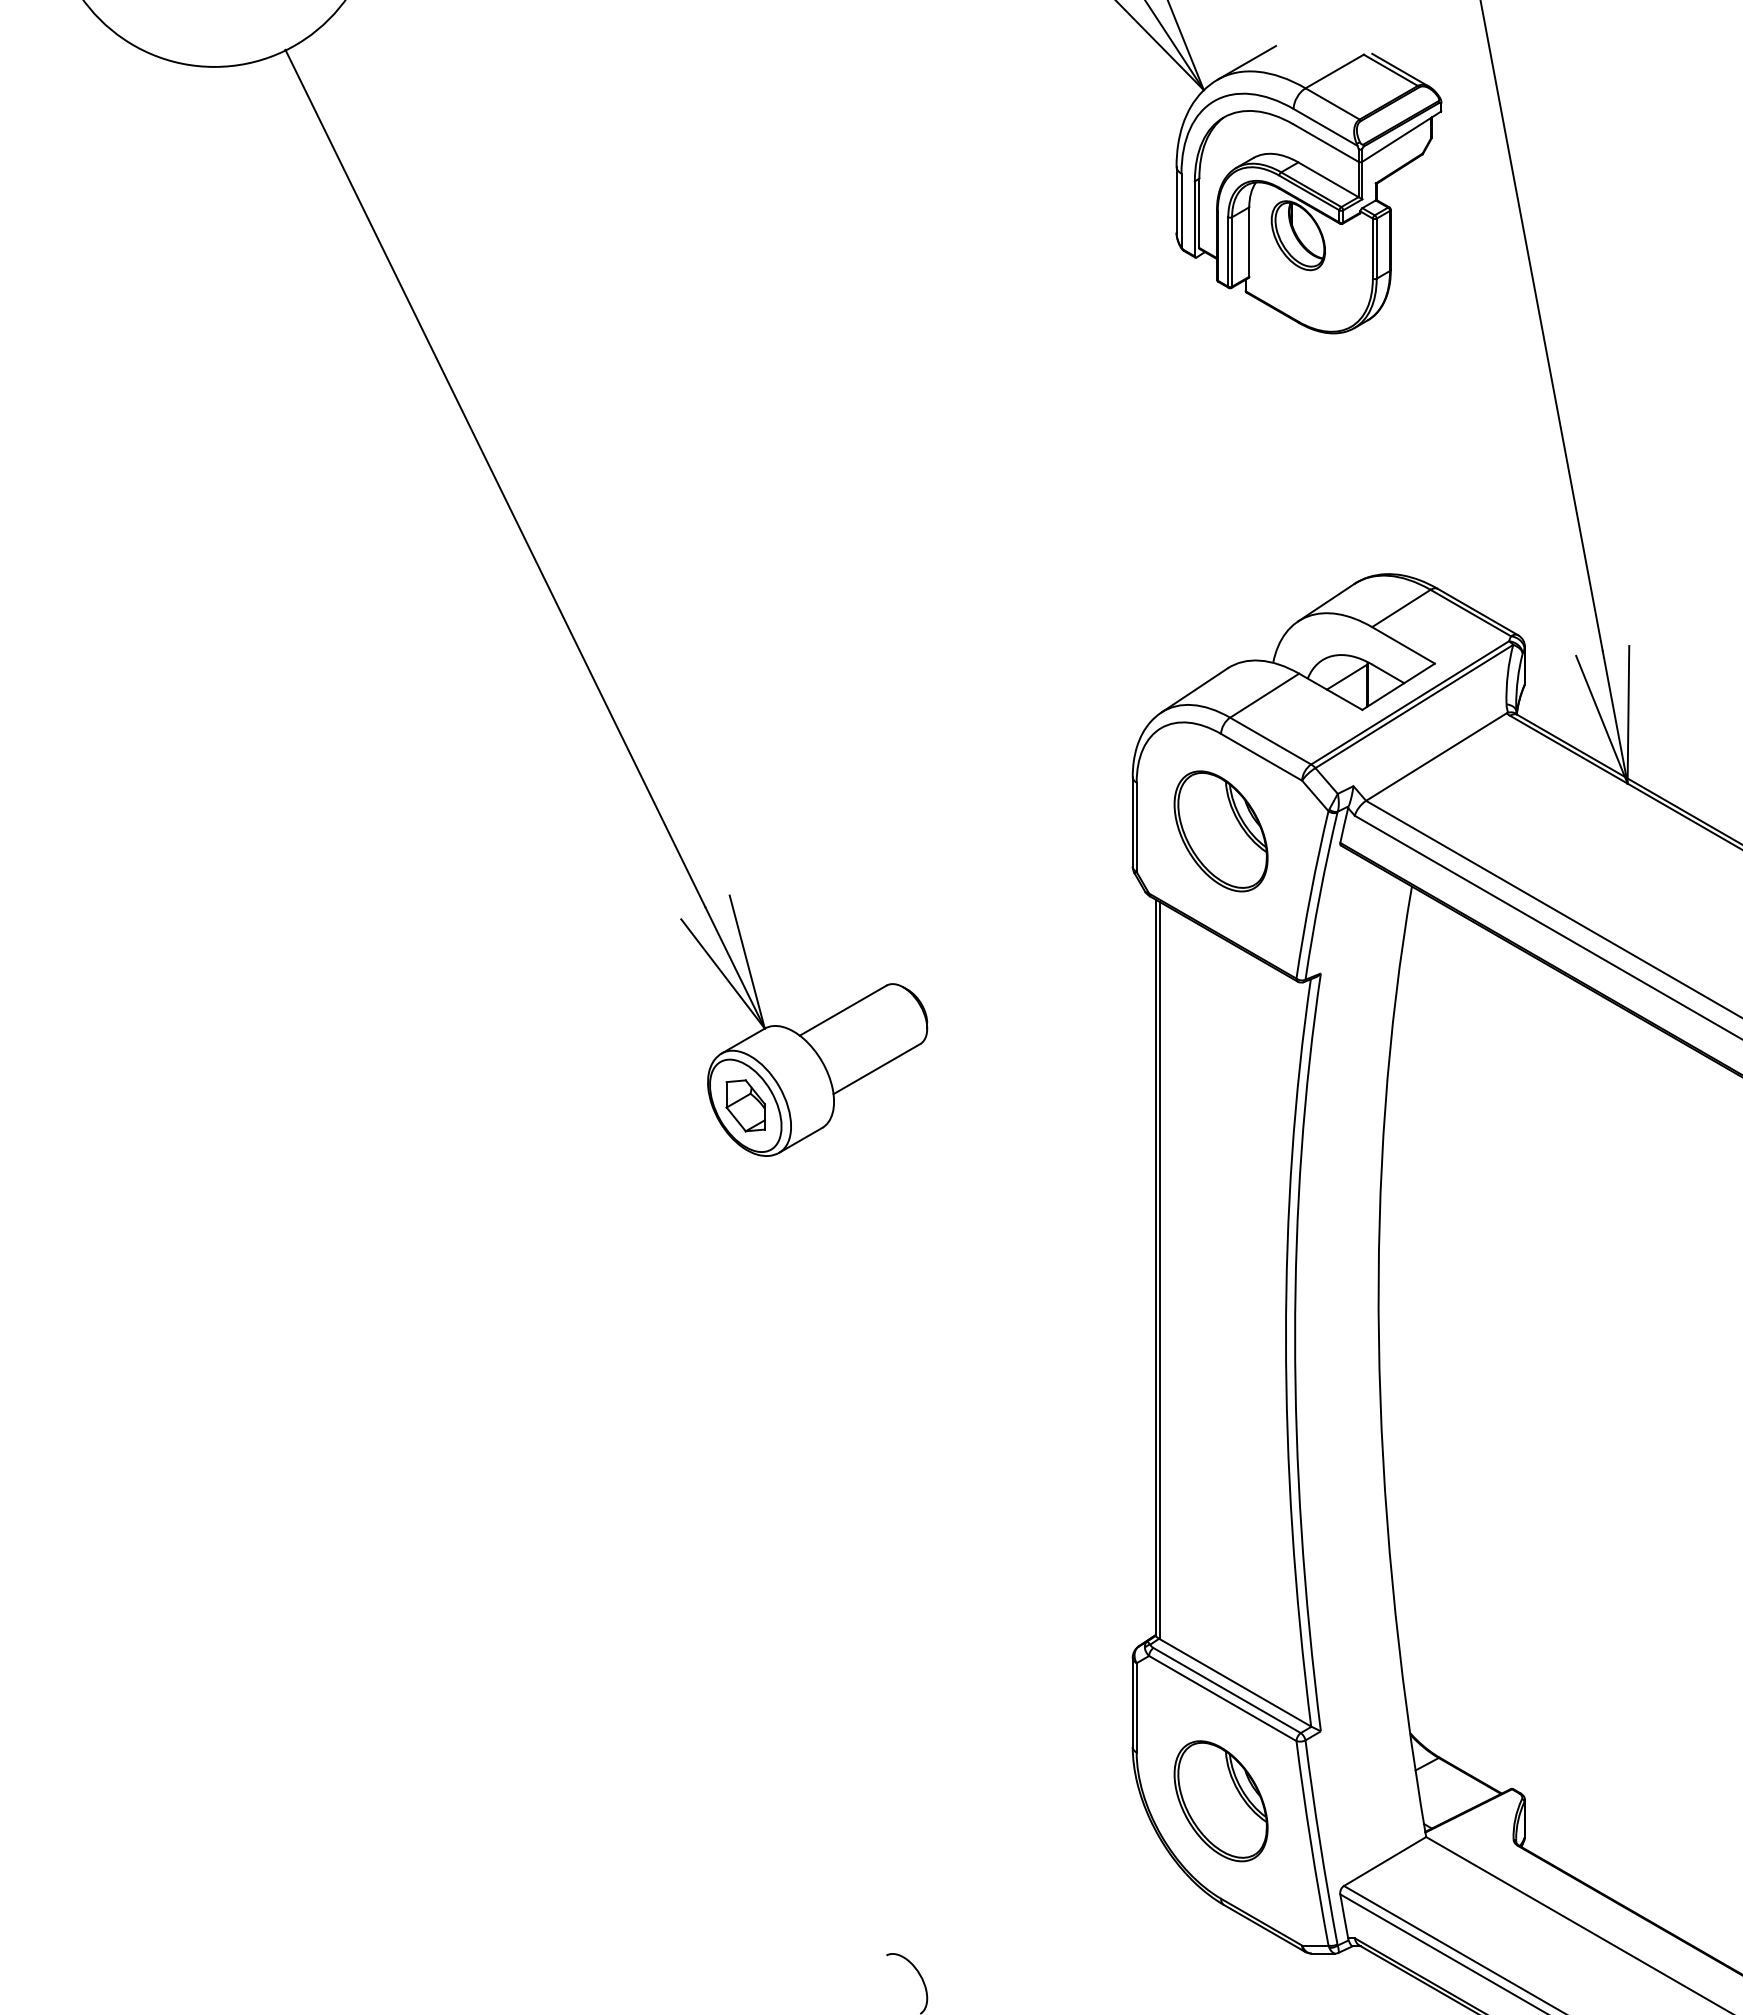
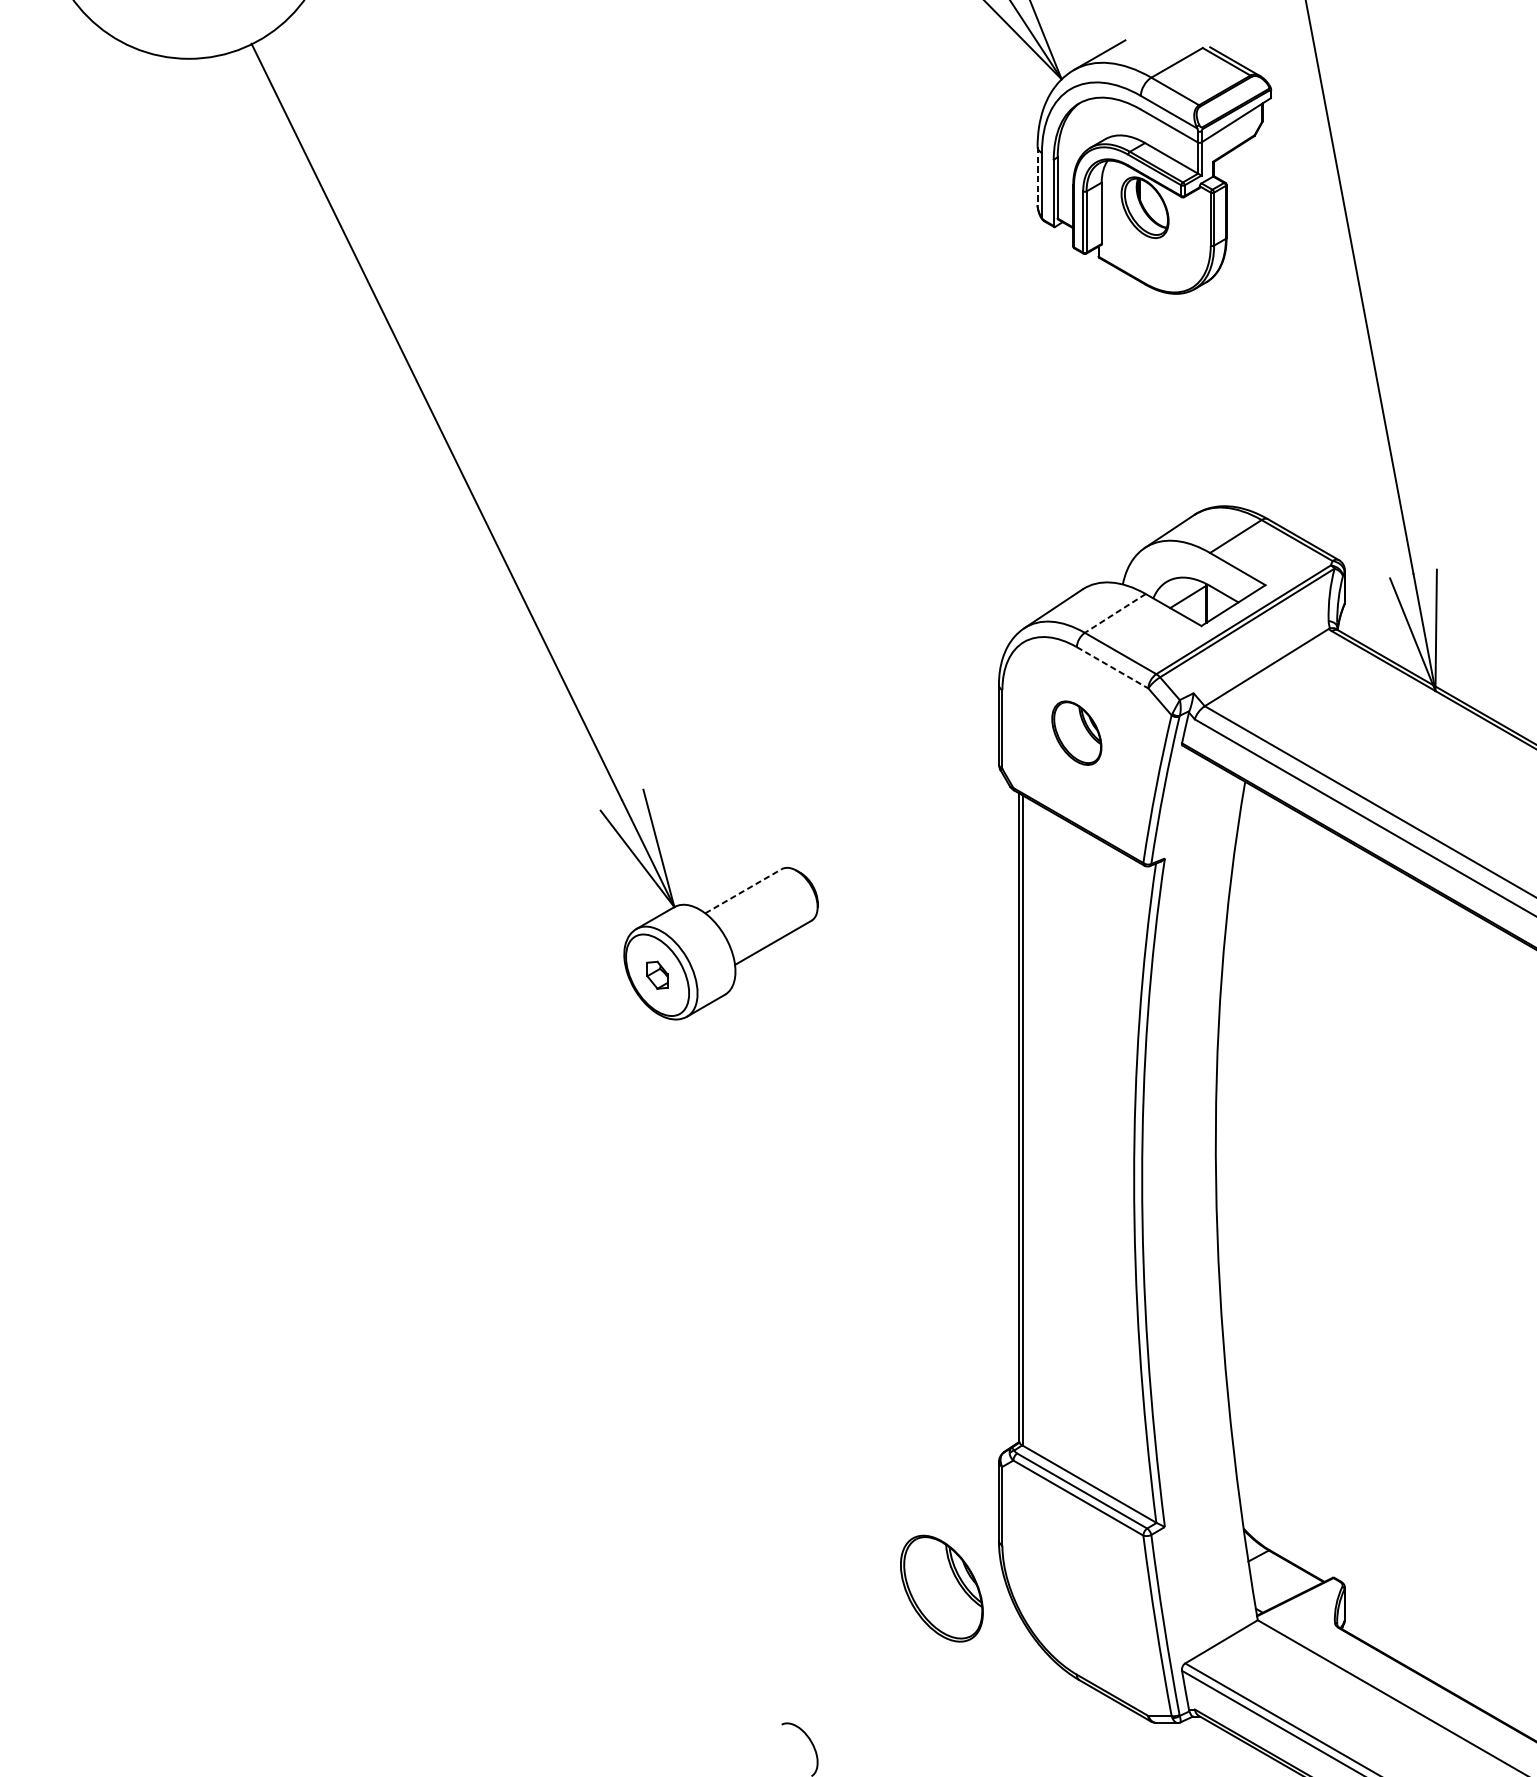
line: (1176, 199) -> (1037, 175), solid -> dashed
line: (1264, 695) -> (1115, 613), solid -> dashed
line: (1261, 757) -> (1112, 667), solid -> dashed
part: (1220, 831) -> (1076, 733), size x0.6
line: (843, 1010) -> (743, 891), solid -> dashed
part: (745, 1105) -> (657, 974), size x0.6
part: (1220, 1801) -> (941, 1588), moved

